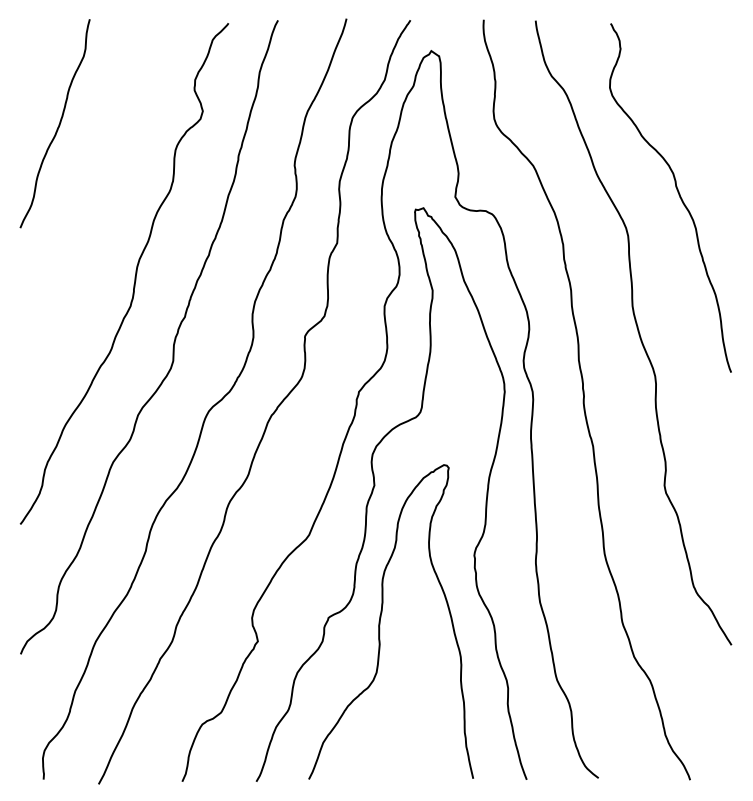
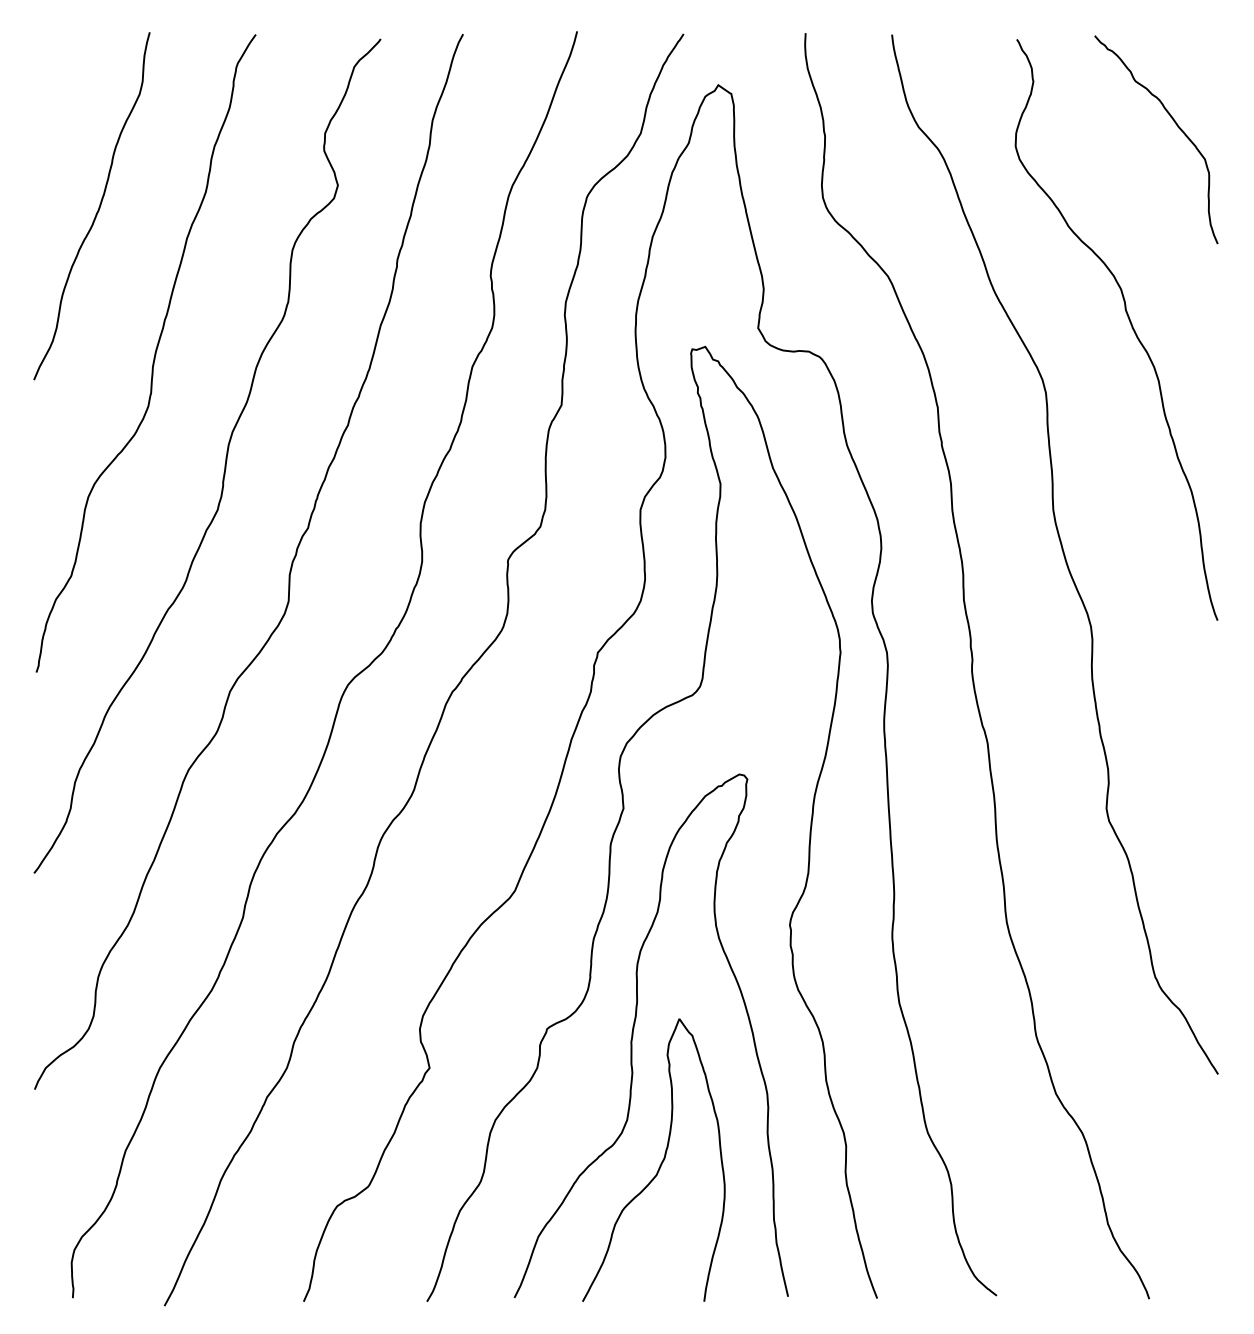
curve: (704, 73) -> (1173, 122), added
curve: (92, 211) -> (154, 352), added
curve: (396, 698) -> (660, 1163), added

